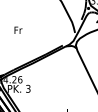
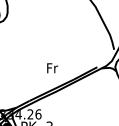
text: (18, 29) -> (52, 67), moved

